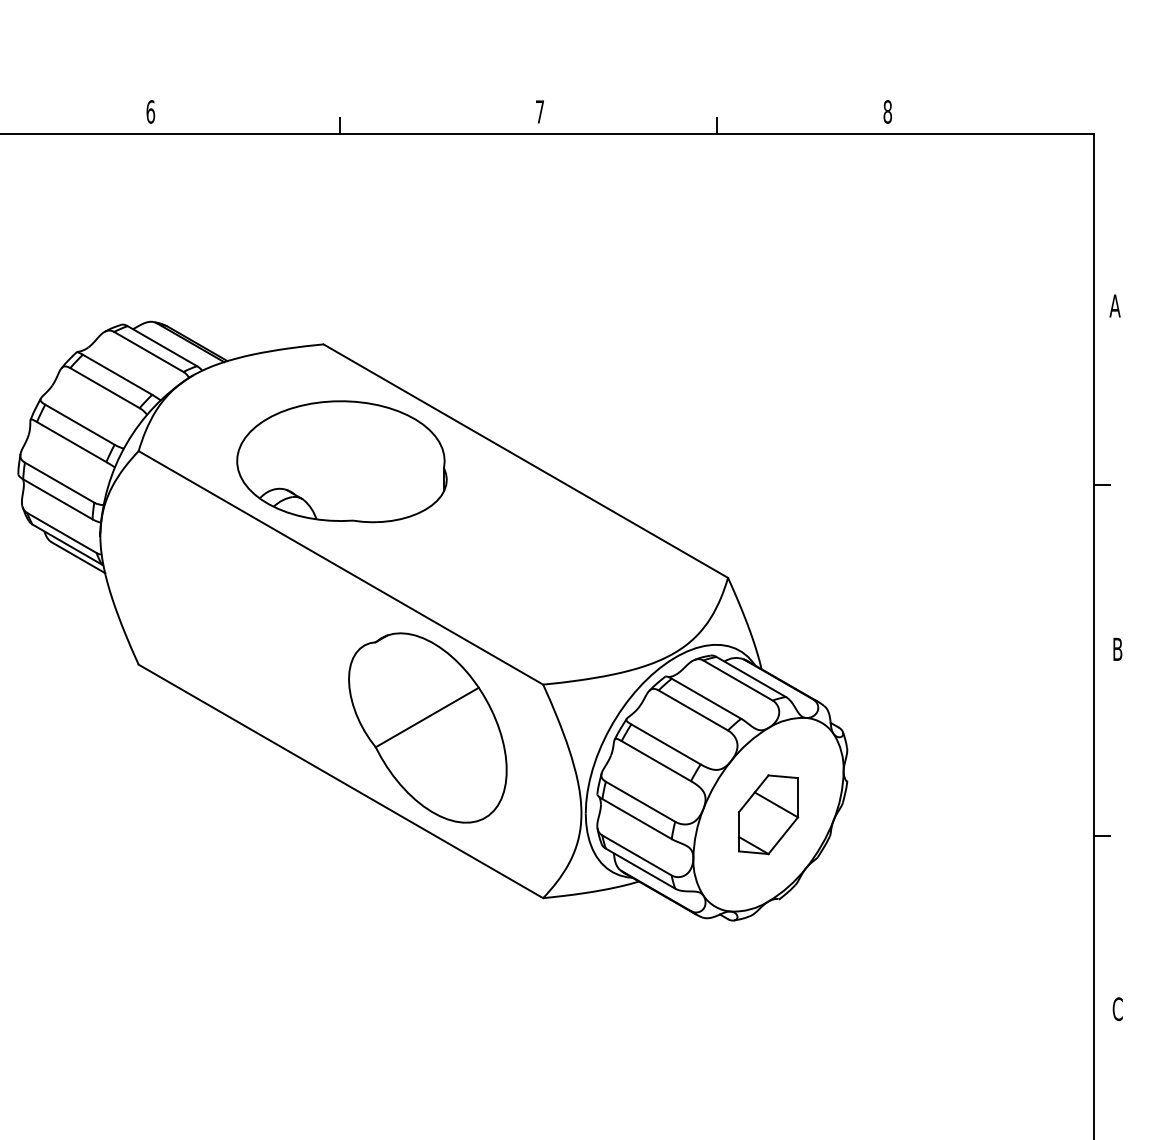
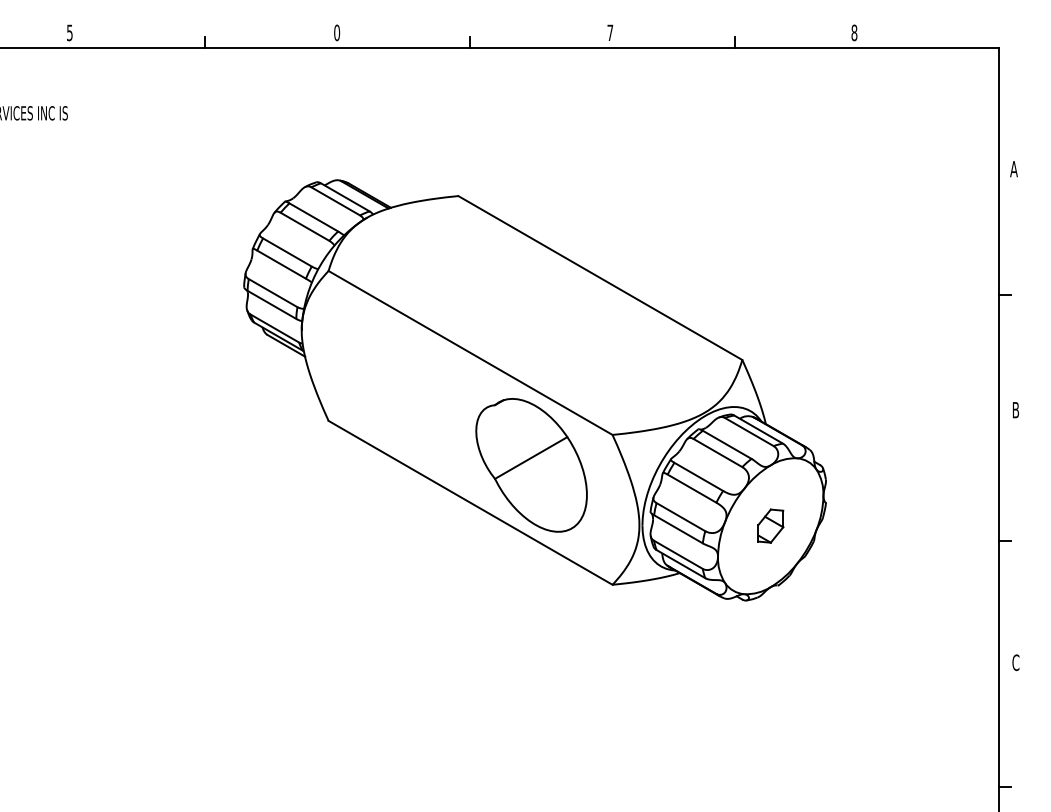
text: (151, 111) -> (337, 32), 6 -> 0
part: (340, 461) -> (470, 278), removed
part: (768, 813) -> (770, 525), size x0.6

